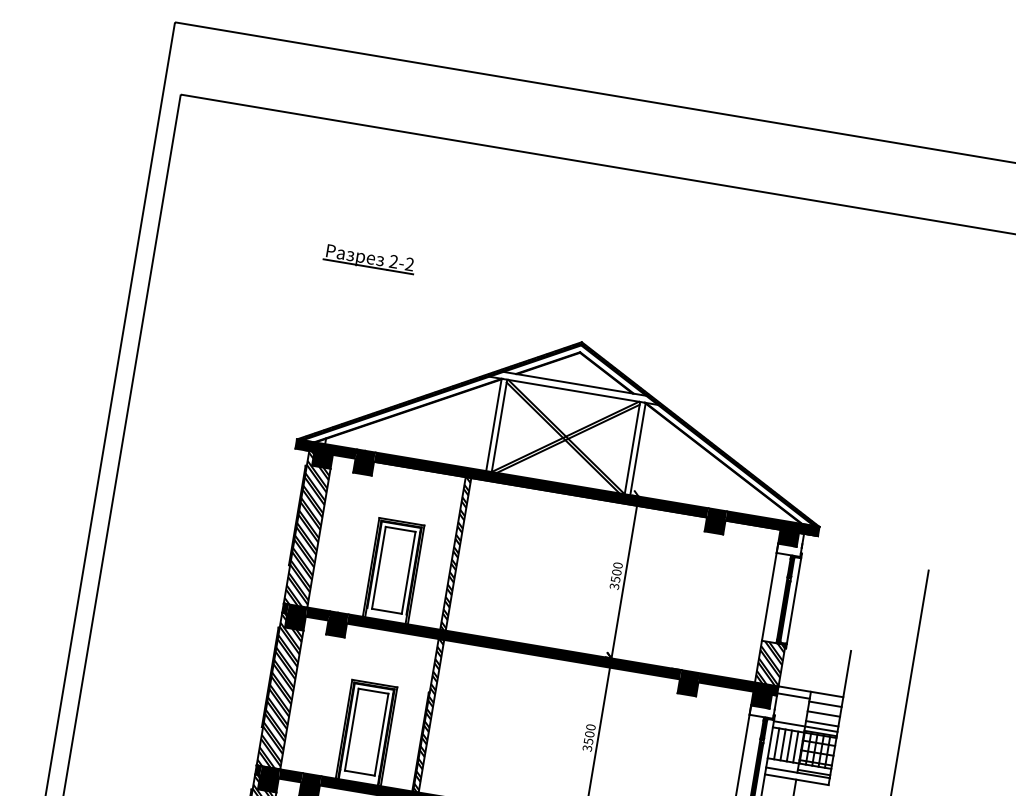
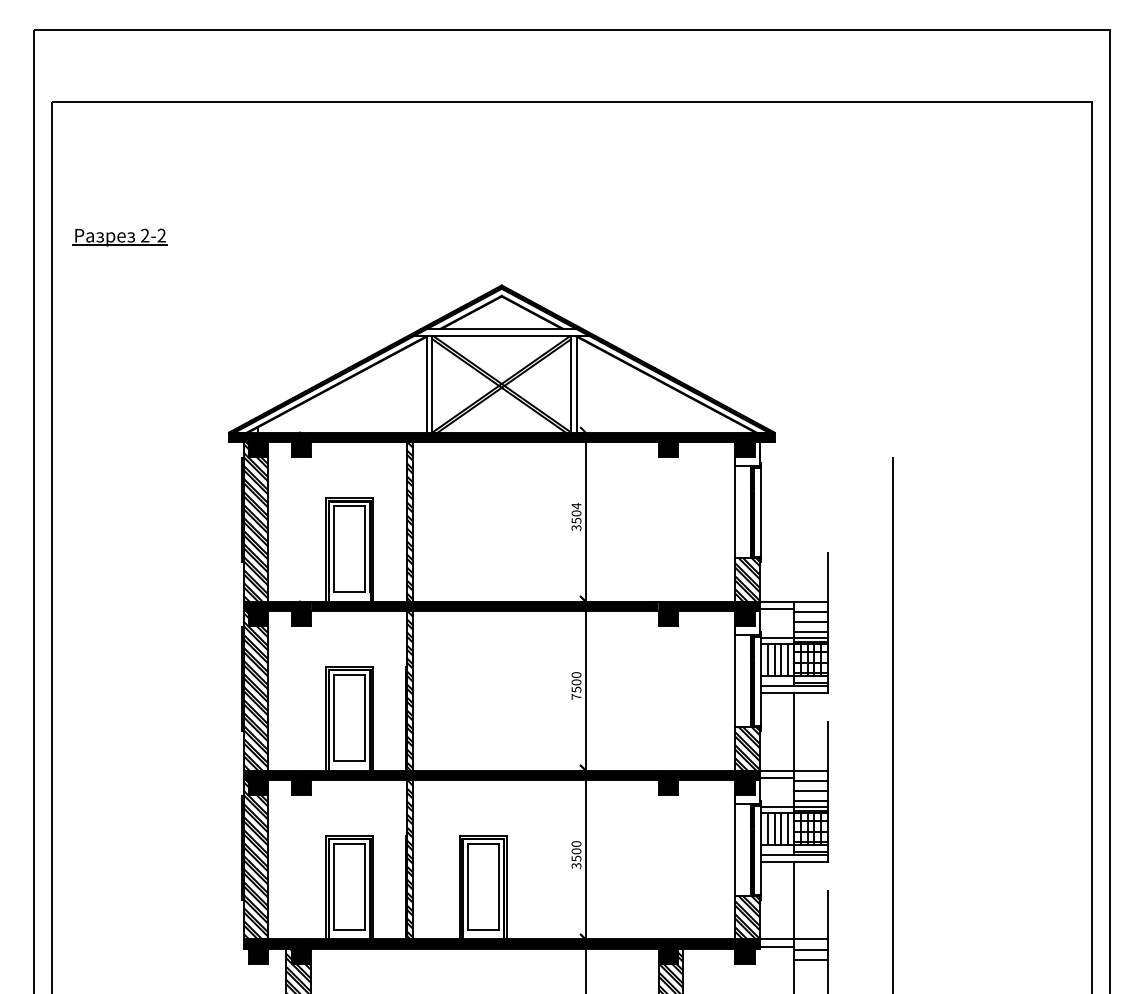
part: (368, 259) -> (119, 237), moved
text: (617, 565) -> (576, 506), 3500 -> 3504
text: (587, 747) -> (576, 696), 3500 -> 7500

